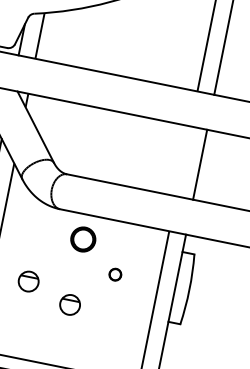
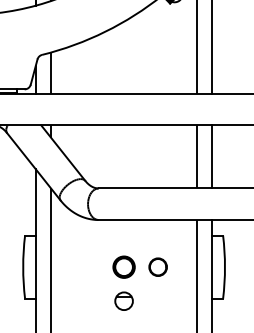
line: (183, 160) -> (197, 156), added
part: (82, 238) -> (123, 266), moved
circle: (114, 273) -> (157, 266), size x1.67
part: (28, 280) -> (83, 287), removed

